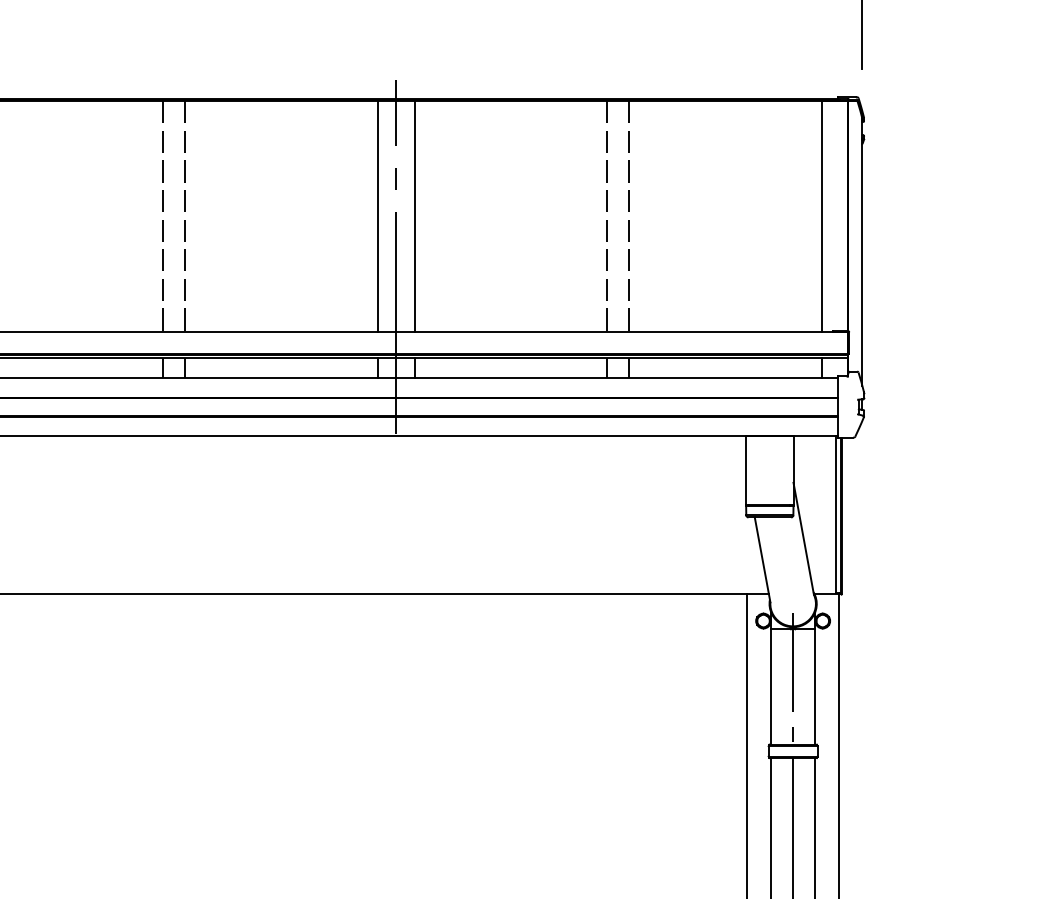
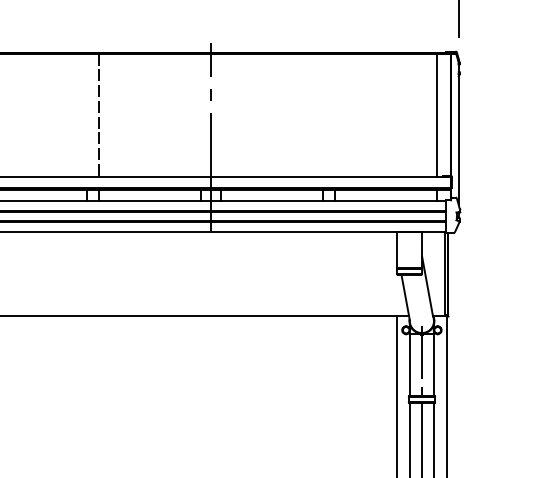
line: (162, 215) -> (86, 114), removed
line: (376, 215) -> (200, 114), removed
line: (414, 215) -> (220, 114), removed
line: (606, 215) -> (322, 114), removed
line: (628, 215) -> (334, 114), removed

